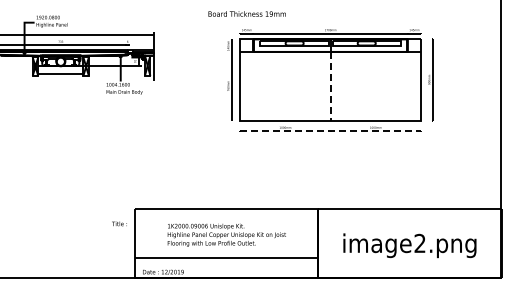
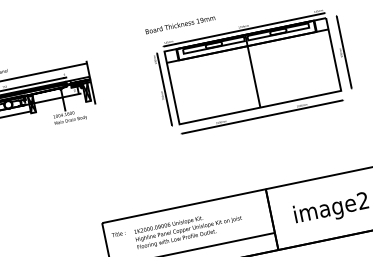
text: (246, 13) -> (179, 24), moved
line: (330, 86) -> (253, 77), dashed -> solid
line: (330, 131) -> (262, 117), dashed -> solid
text: (119, 223) -> (118, 233), moved

